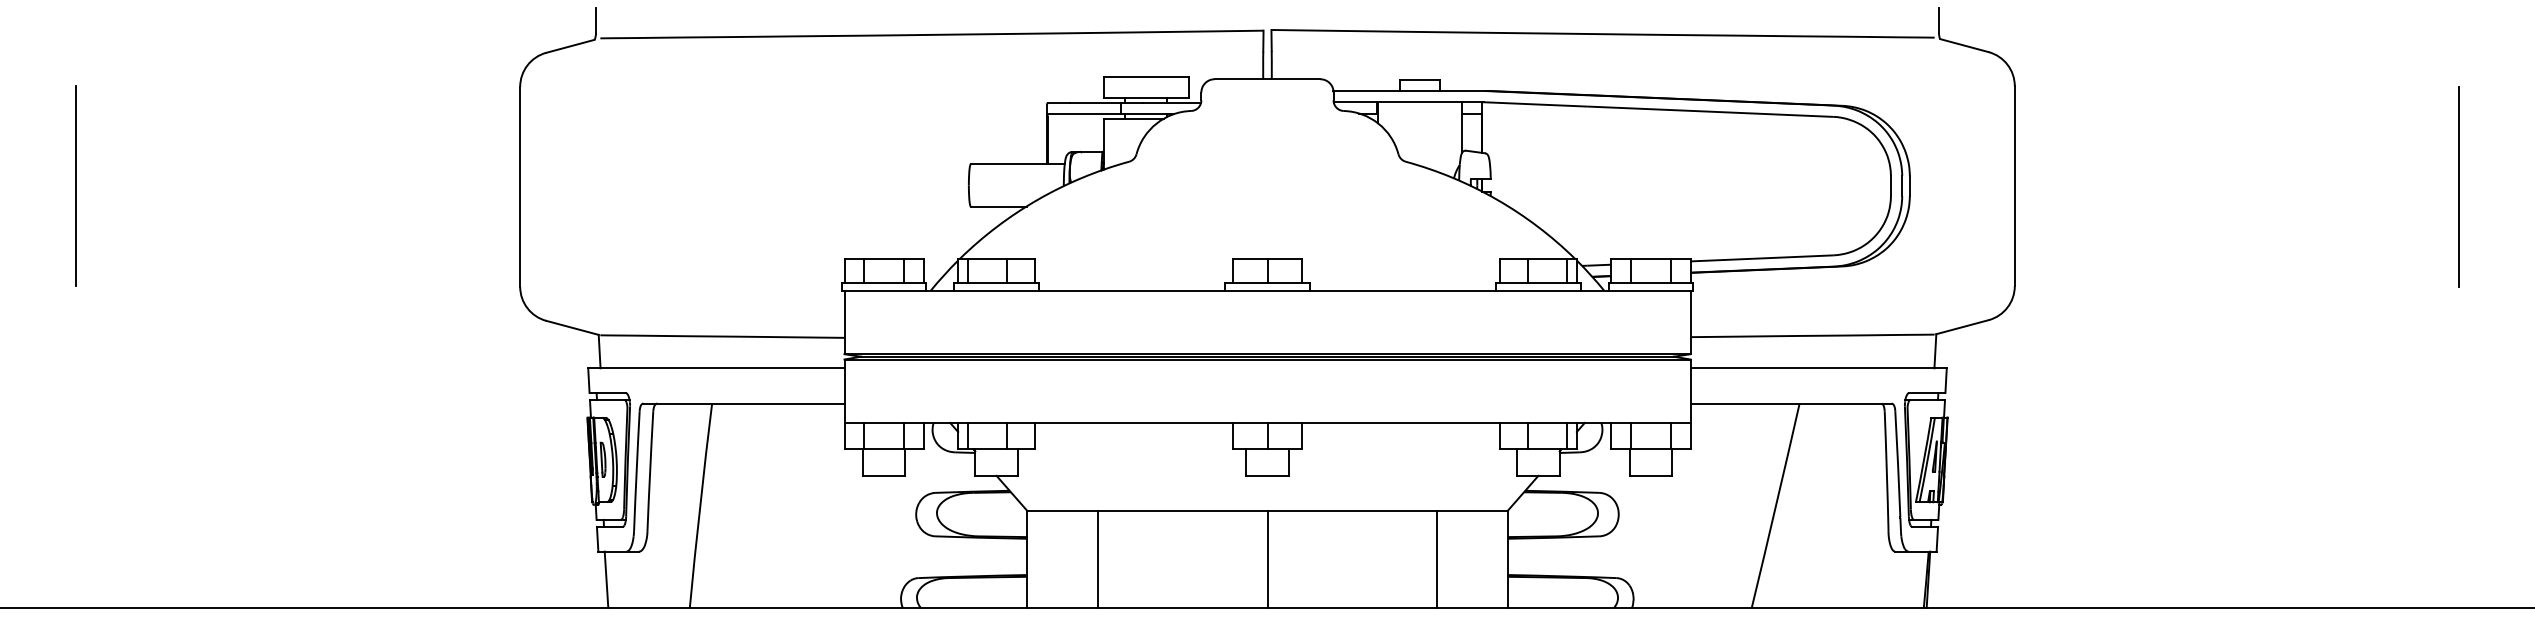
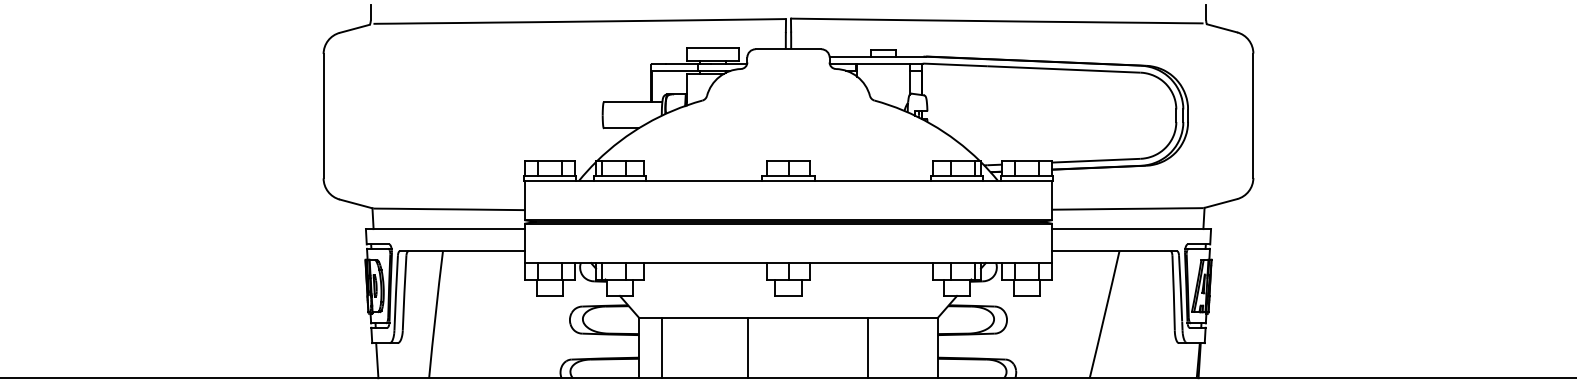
line: (76, 185) -> (47, 115), removed
line: (2458, 187) -> (1529, 116), removed
line: (1097, 558) -> (661, 347), moved
line: (1267, 558) -> (747, 347), moved
line: (1437, 558) -> (868, 347), moved

